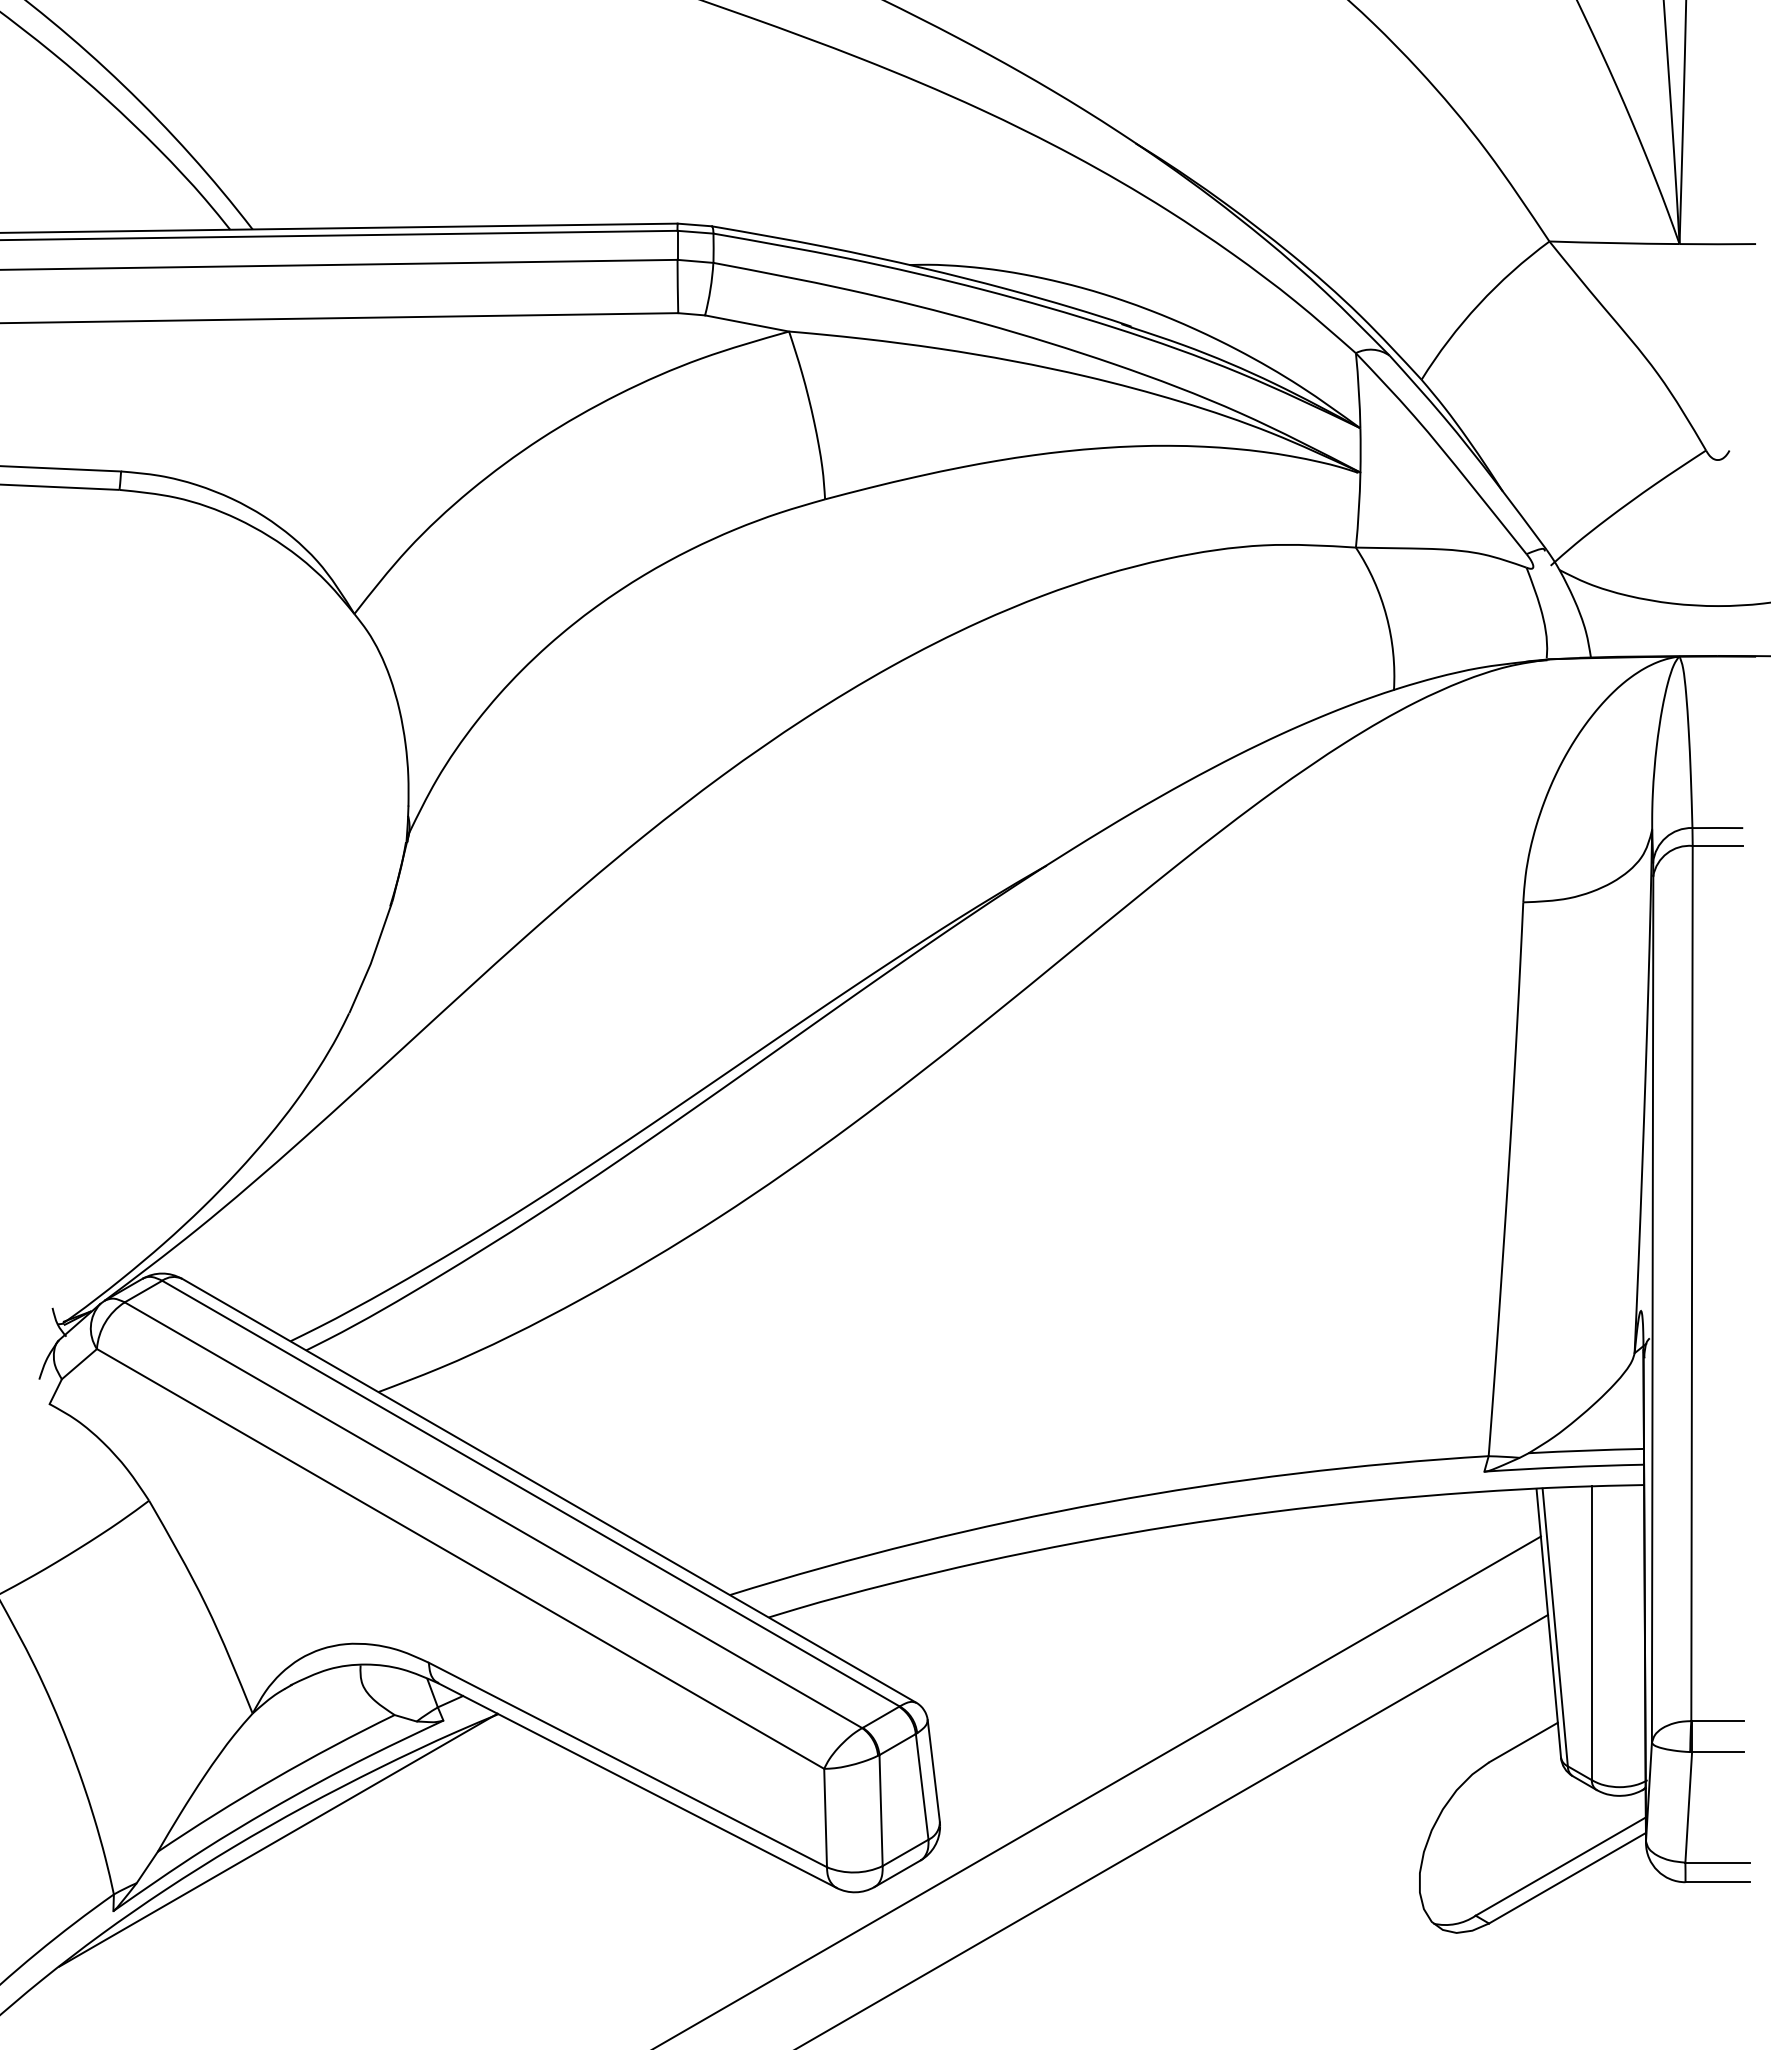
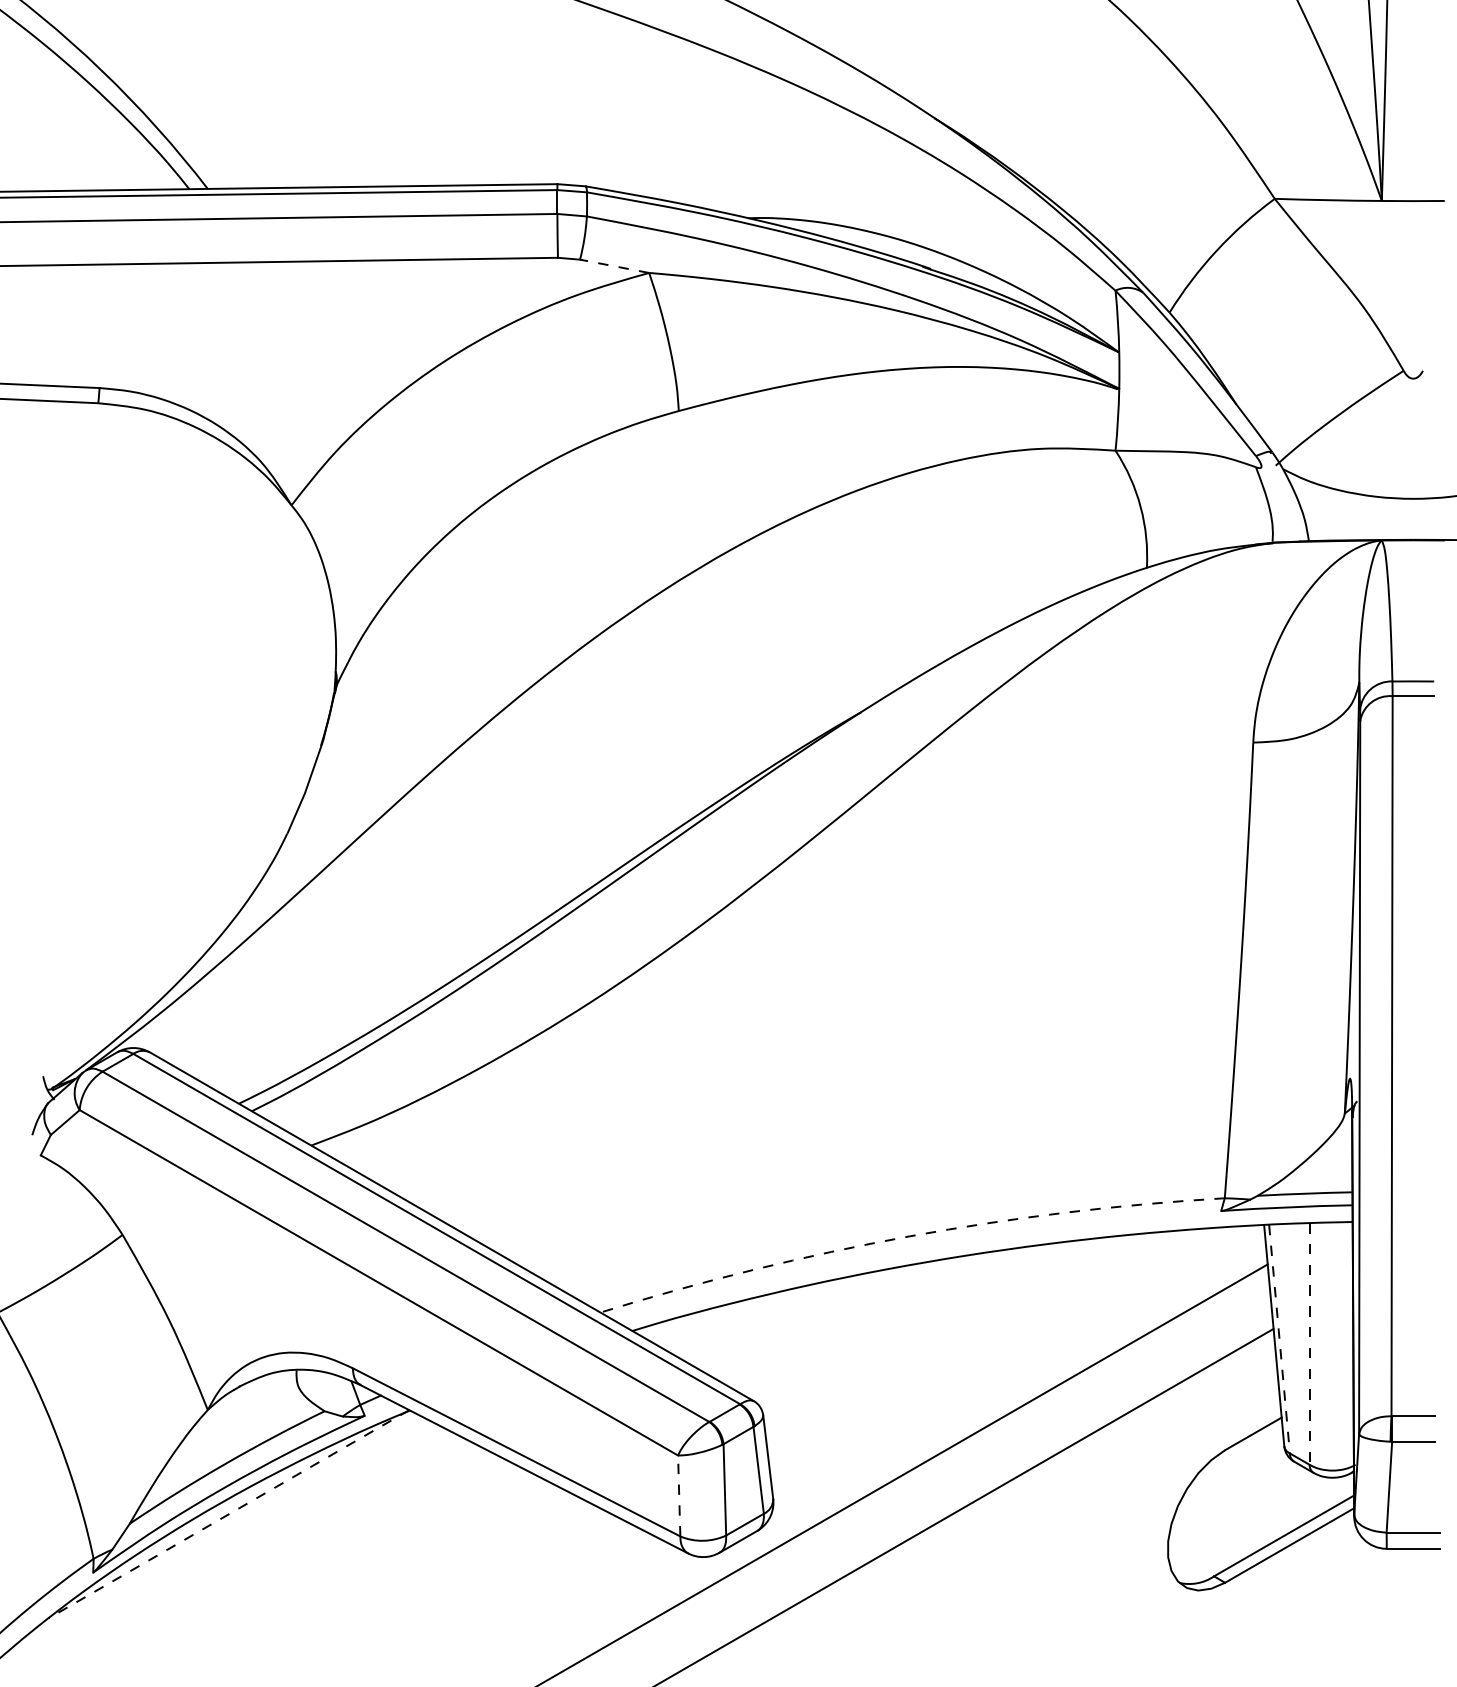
line: (746, 323) -> (614, 266), solid -> dashed
arc: (1105, 1502) -> (909, 1236), solid -> dashed
line: (1555, 1627) -> (1279, 1339), solid -> dashed
line: (1591, 1633) -> (1309, 1344), solid -> dashed
line: (825, 1817) -> (679, 1495), solid -> dashed
line: (277, 1840) -> (228, 1514), solid -> dashed

